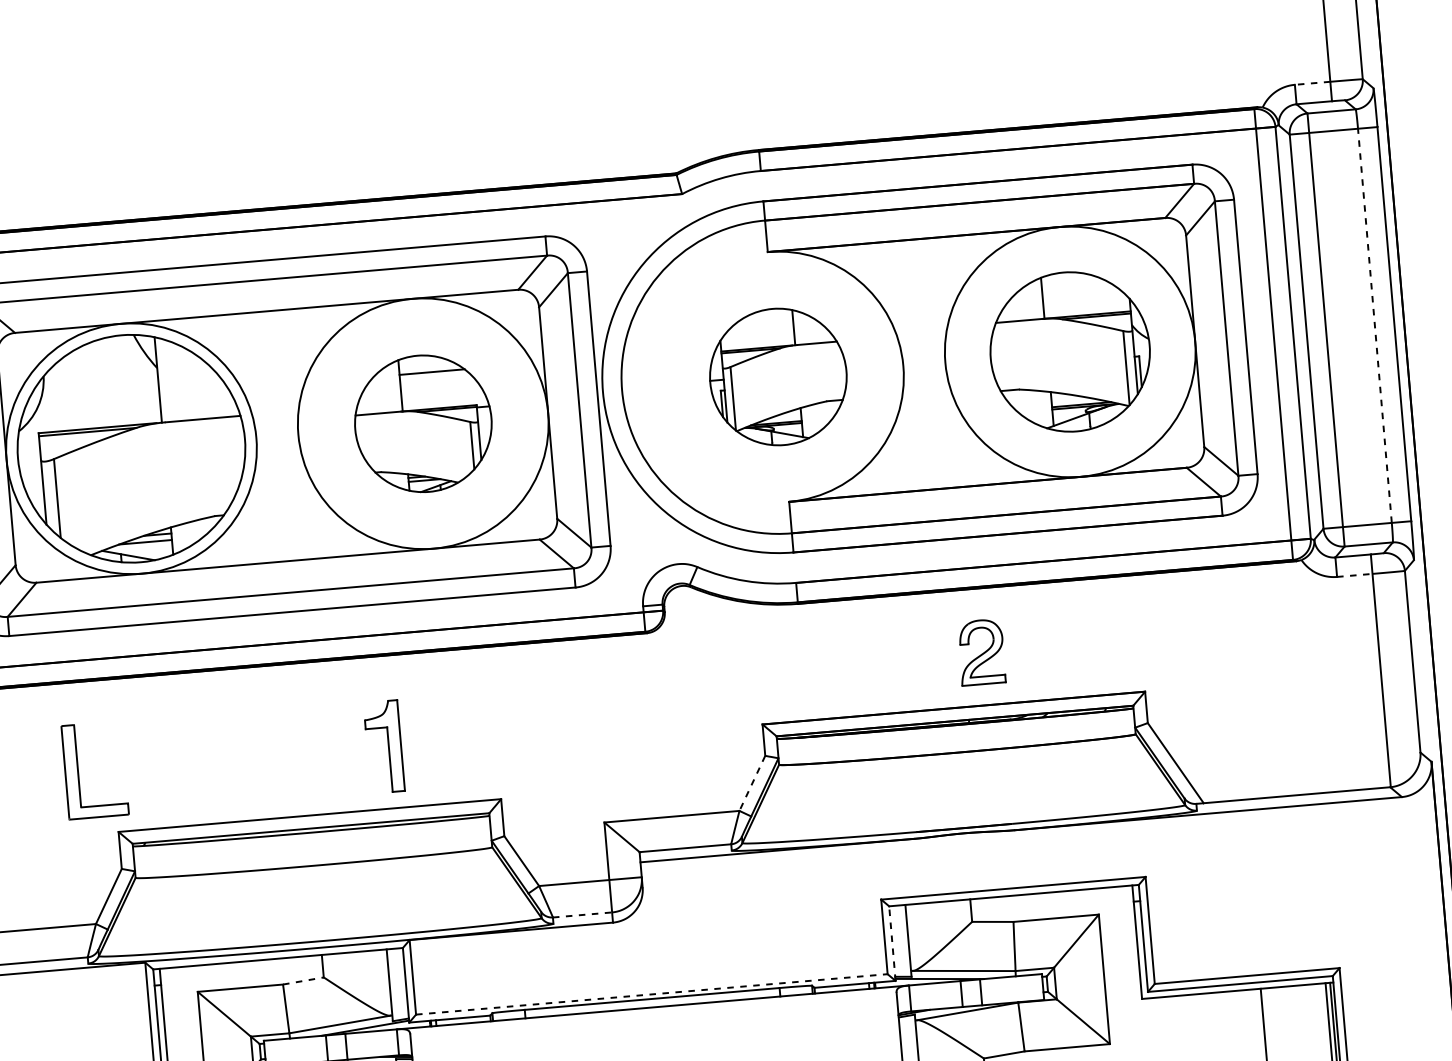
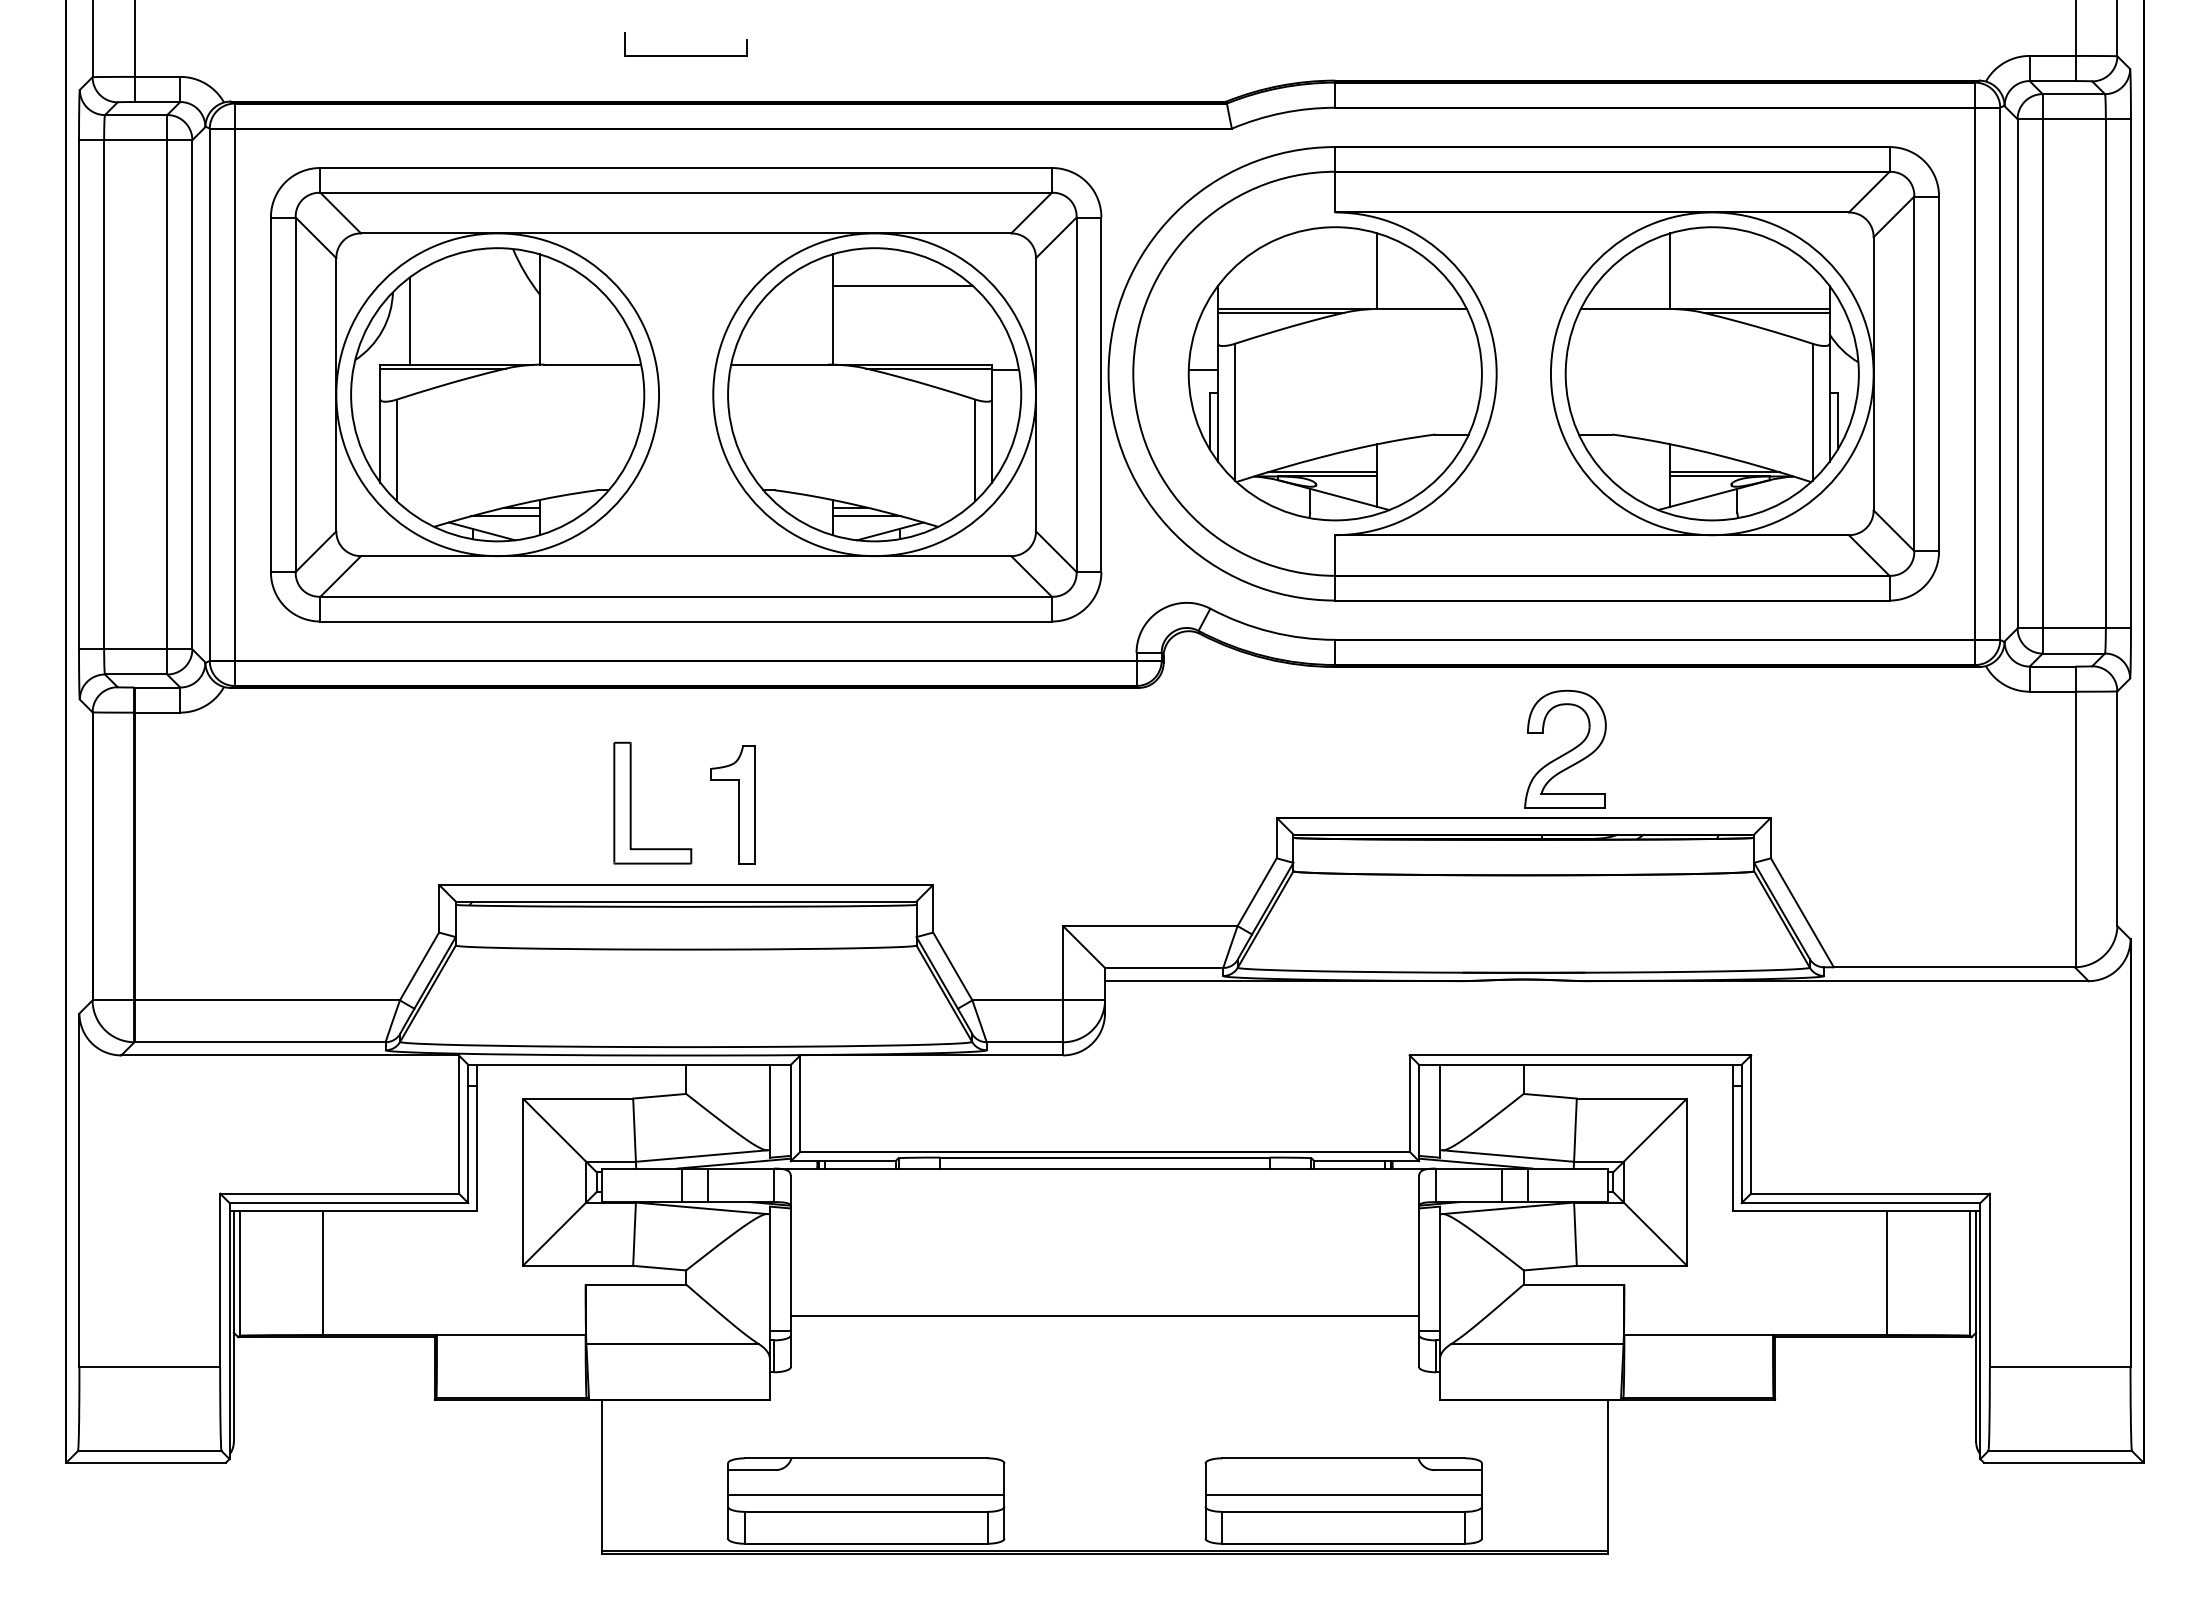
line: (1312, 82) -> (2052, 55), dashed -> solid
part: (254, 173) -> (685, 55), added
line: (1374, 325) -> (2105, 373), dashed -> solid
part: (1069, 351) -> (1711, 373), size x1.43
part: (777, 376) -> (1334, 373), size x1.67
line: (58, 397) -> (409, 320), added
part: (423, 423) -> (874, 394), size x1.67
line: (1354, 575) -> (2052, 691), dashed -> solid
part: (981, 651) -> (1565, 748), size x1.43
part: (383, 746) -> (732, 804), moved
part: (78, 771) -> (631, 802), moved
line: (751, 783) -> (1256, 892), dashed -> solid
line: (583, 915) -> (1025, 1042), dashed -> solid
line: (892, 943) -> (1419, 1112), dashed -> solid
line: (303, 981) -> (659, 1096), dashed -> solid
line: (652, 994) -> (1105, 1151), dashed -> solid

